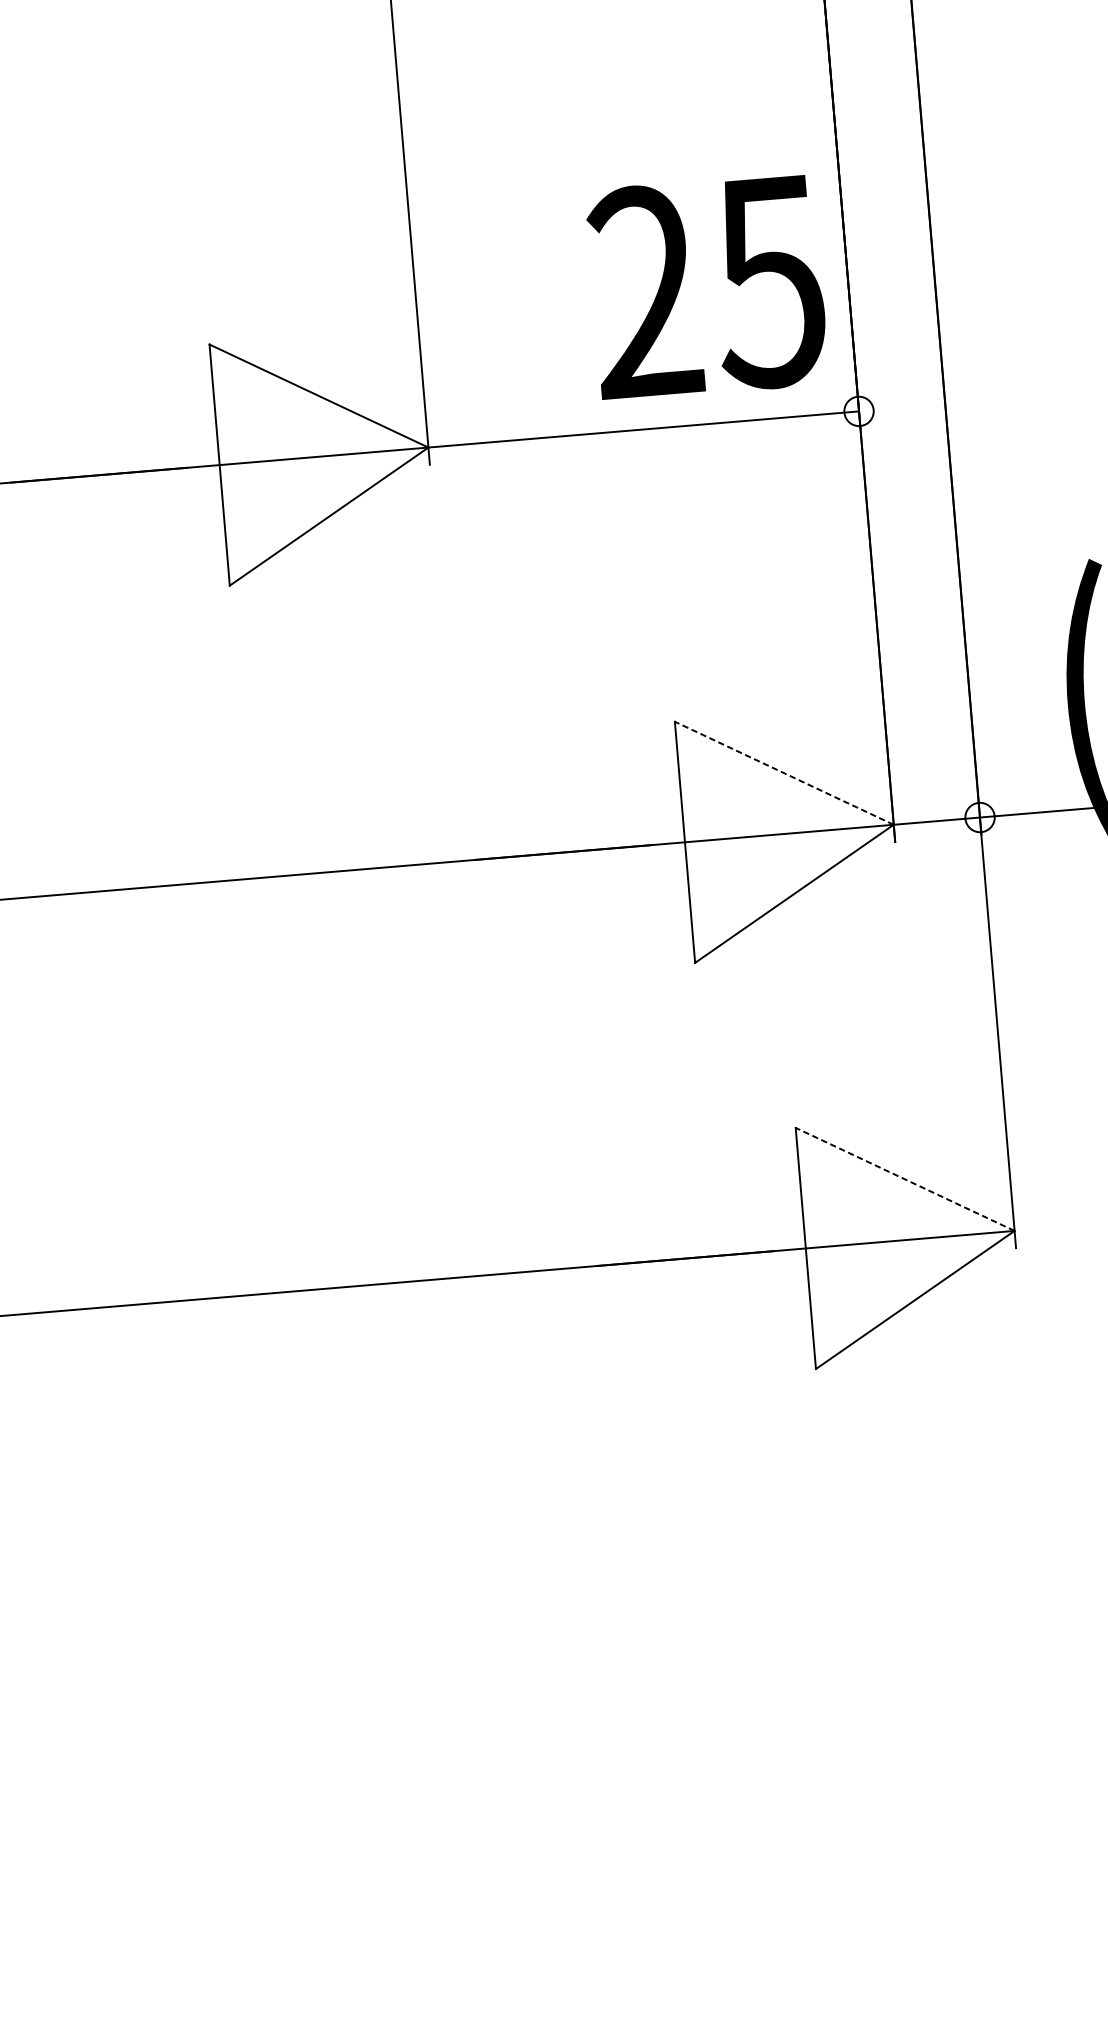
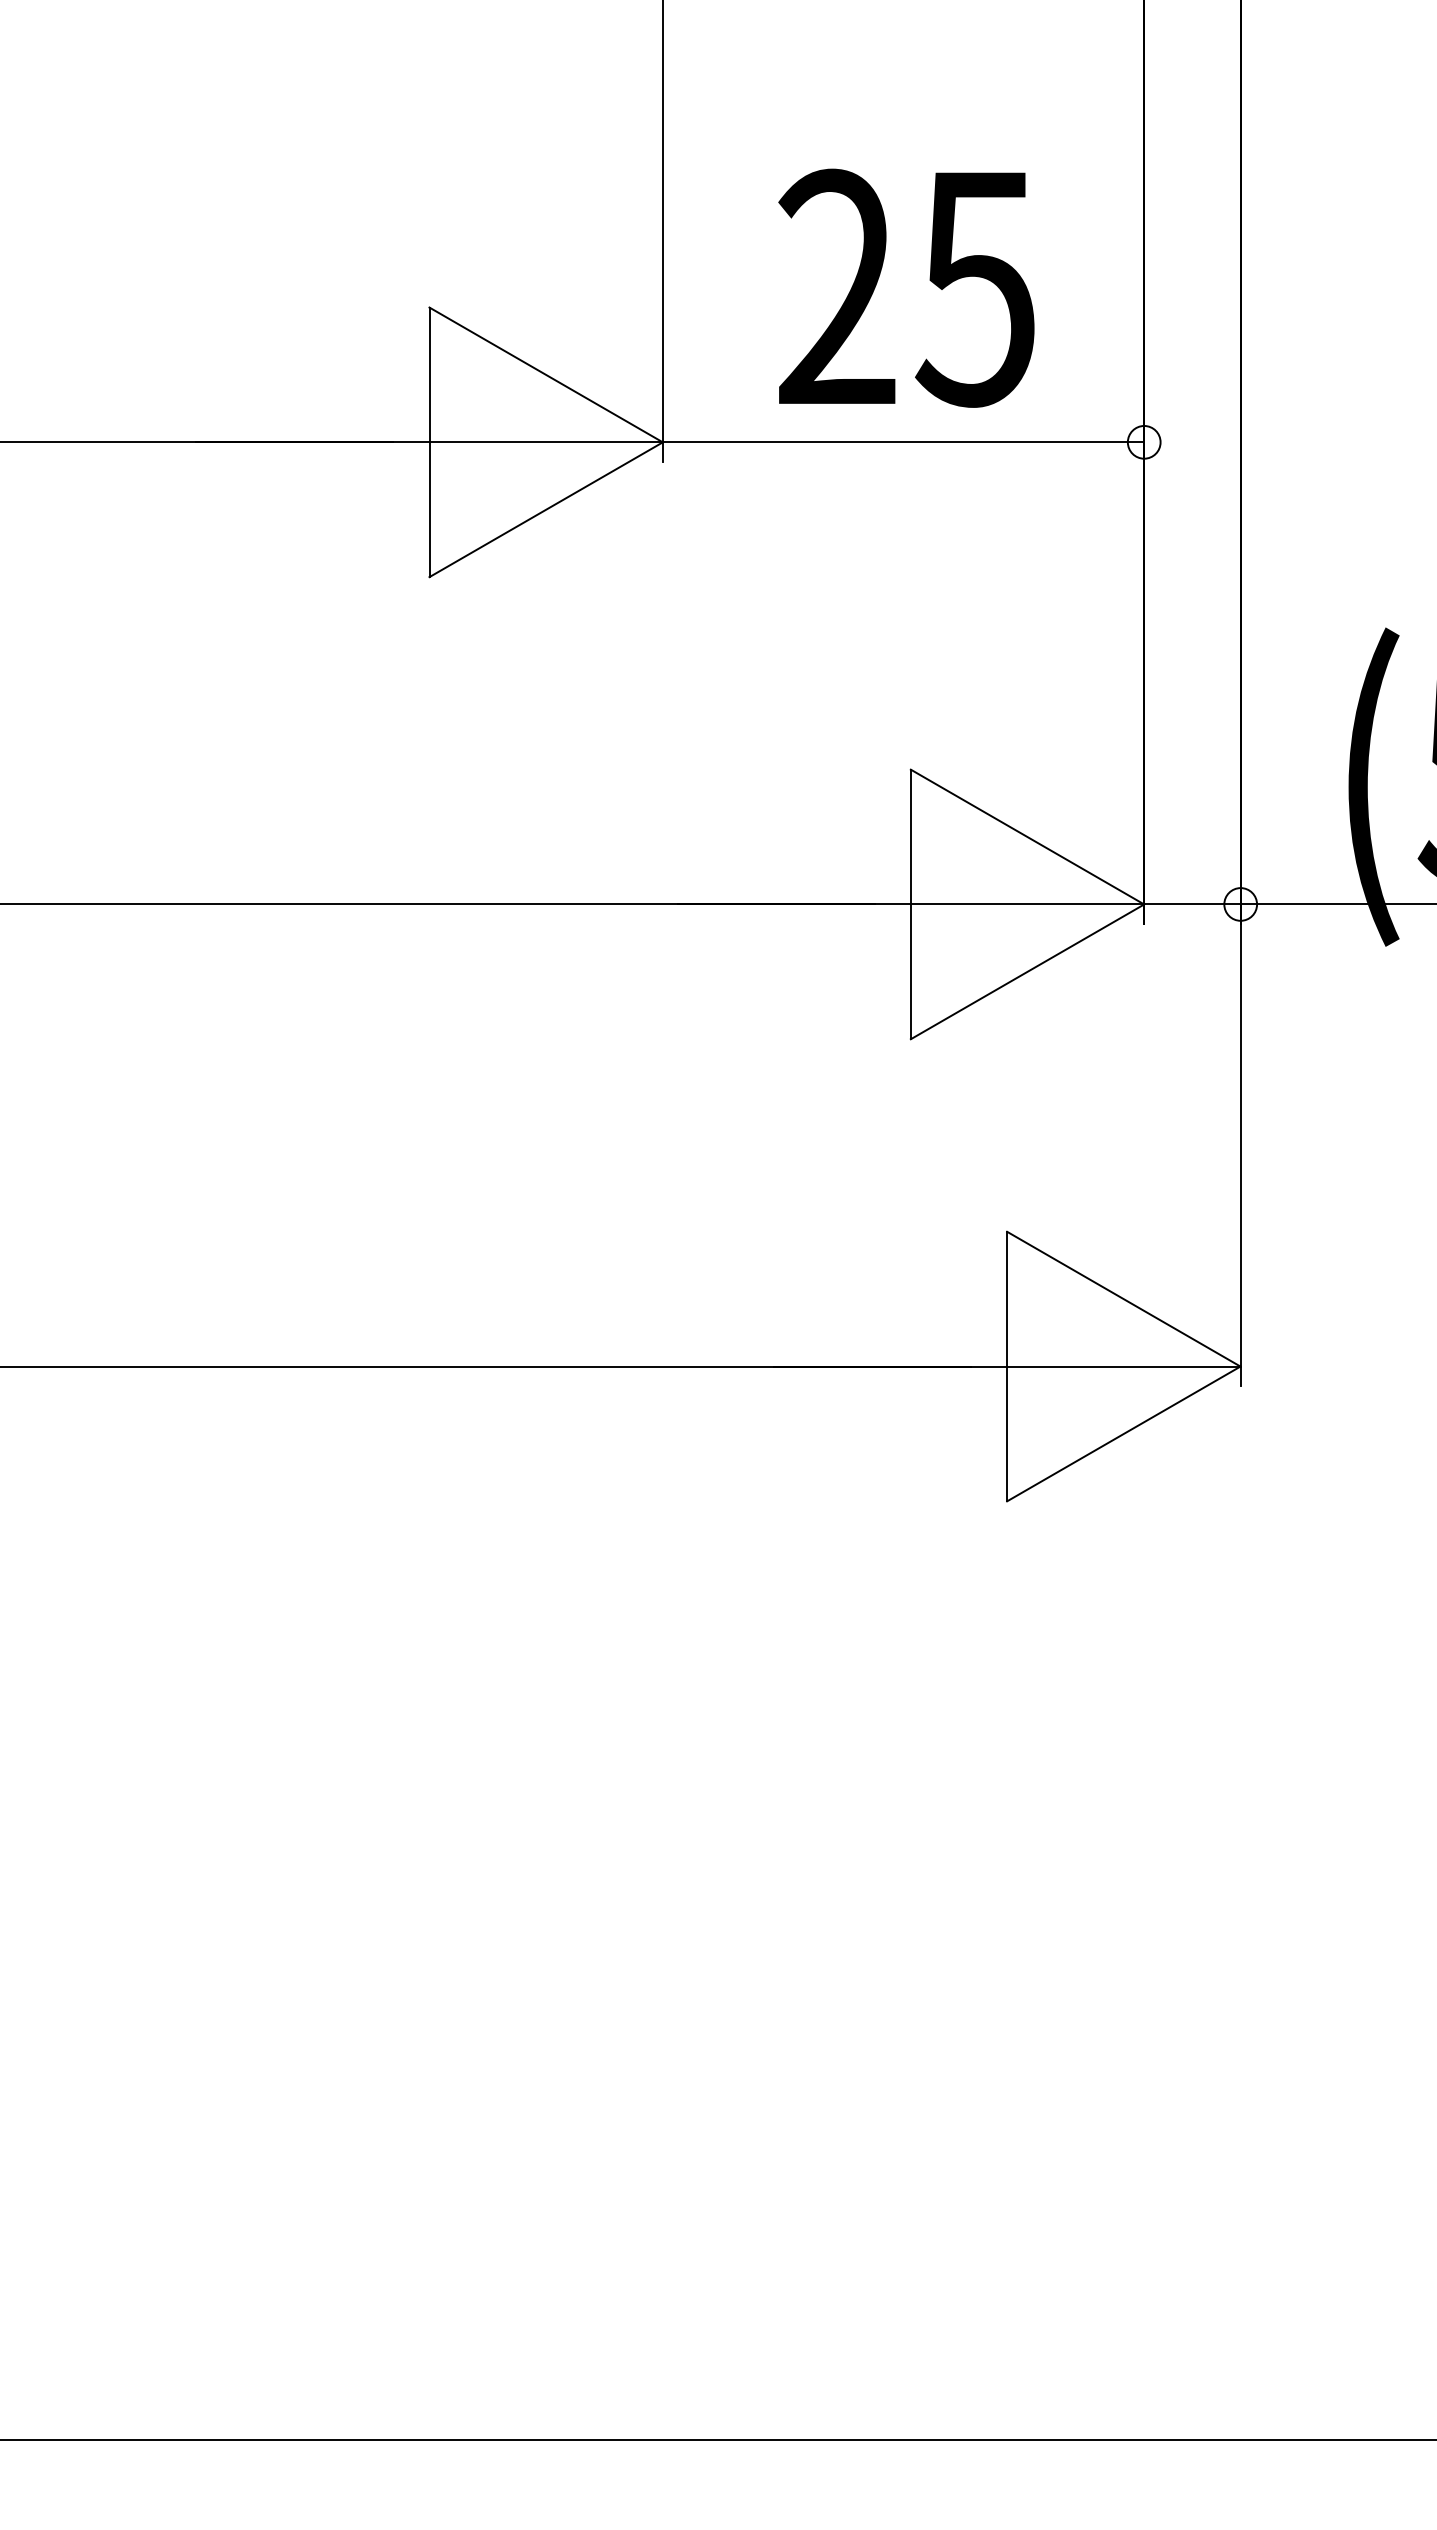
text: (707, 286) -> (906, 287), moved
line: (784, 773) -> (1027, 837), dashed -> solid
line: (904, 1179) -> (1123, 1299), dashed -> solid

